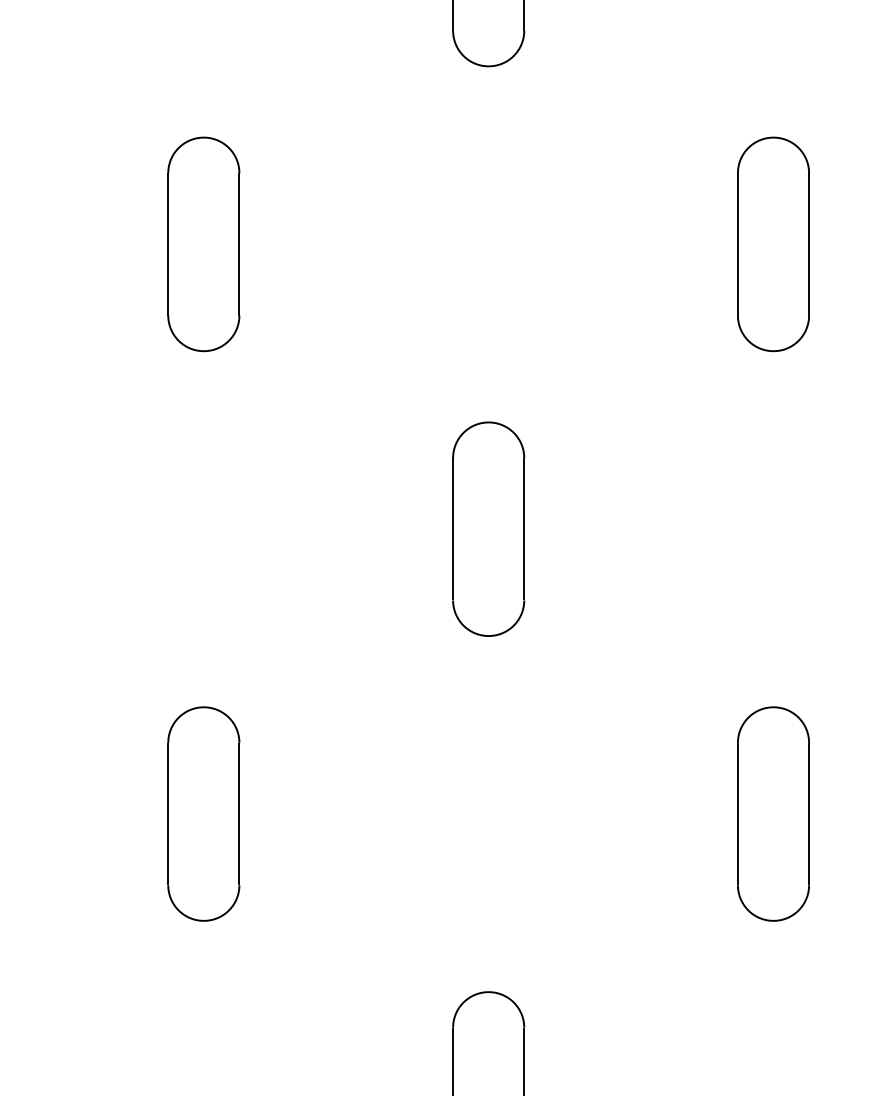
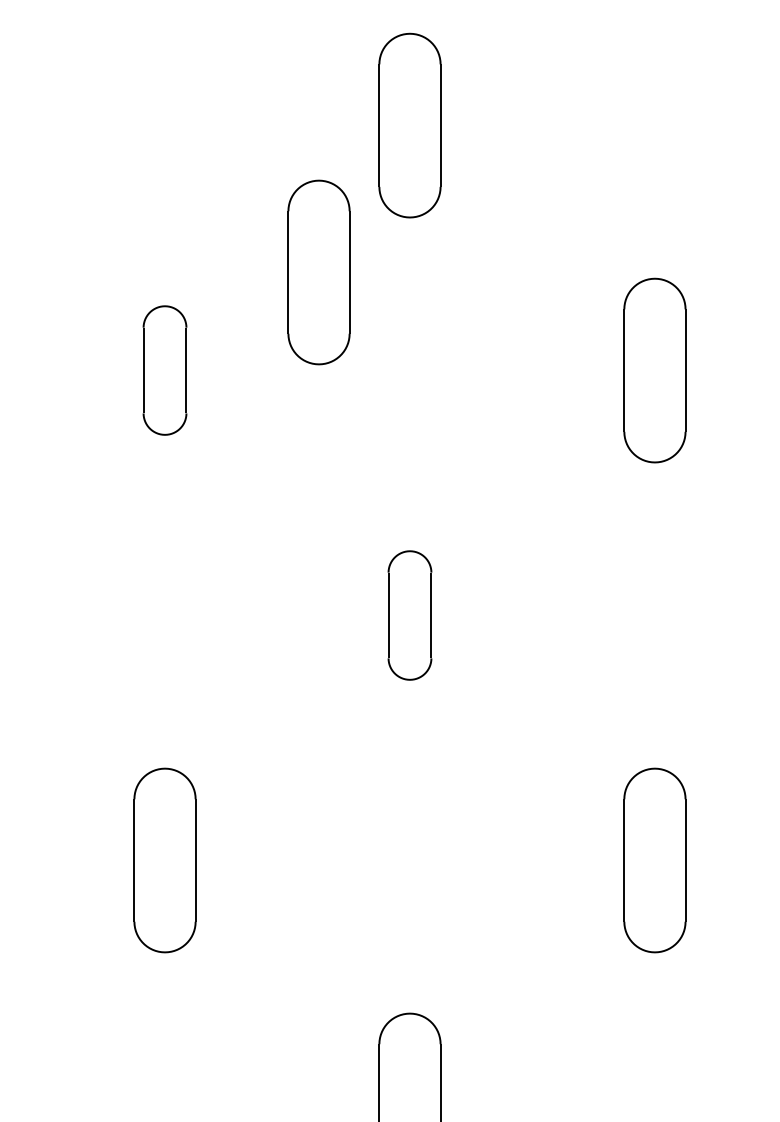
part: (382, 130) -> (318, 272), added
part: (203, 244) -> (164, 370), size x0.7
part: (488, 529) -> (409, 615), size x0.7

